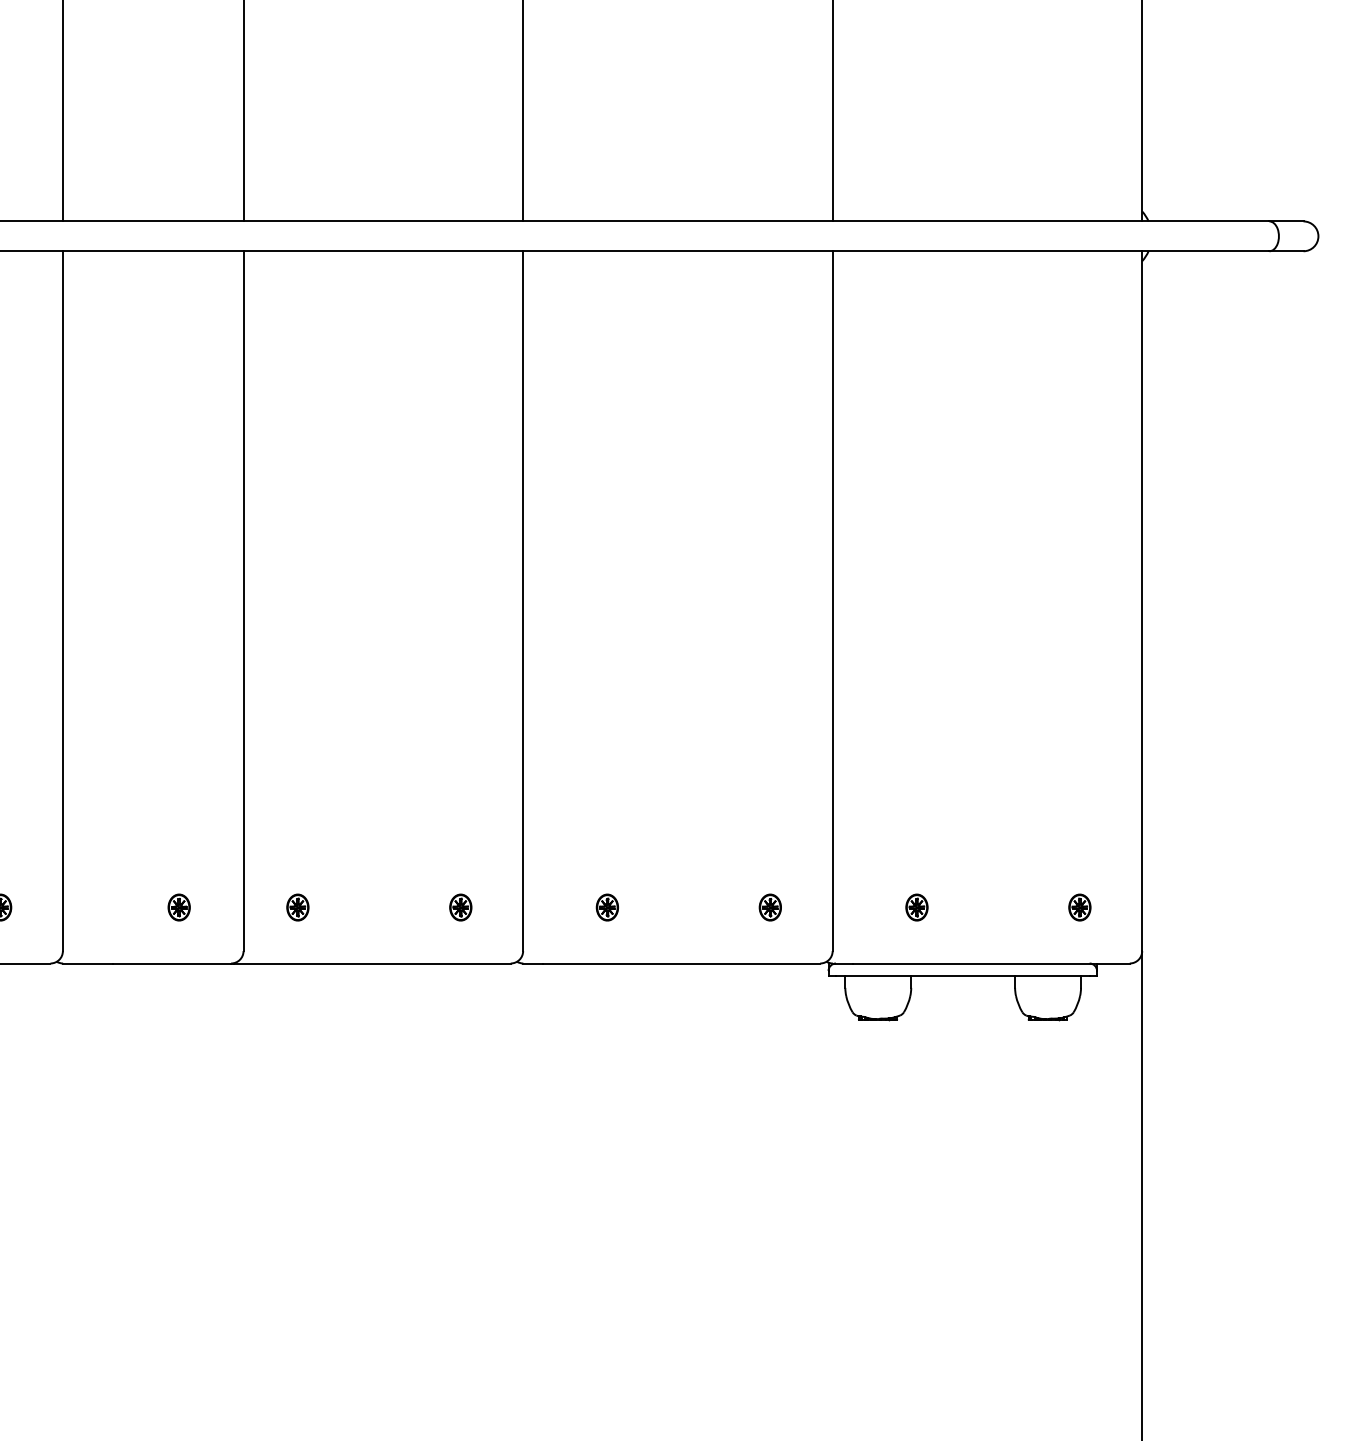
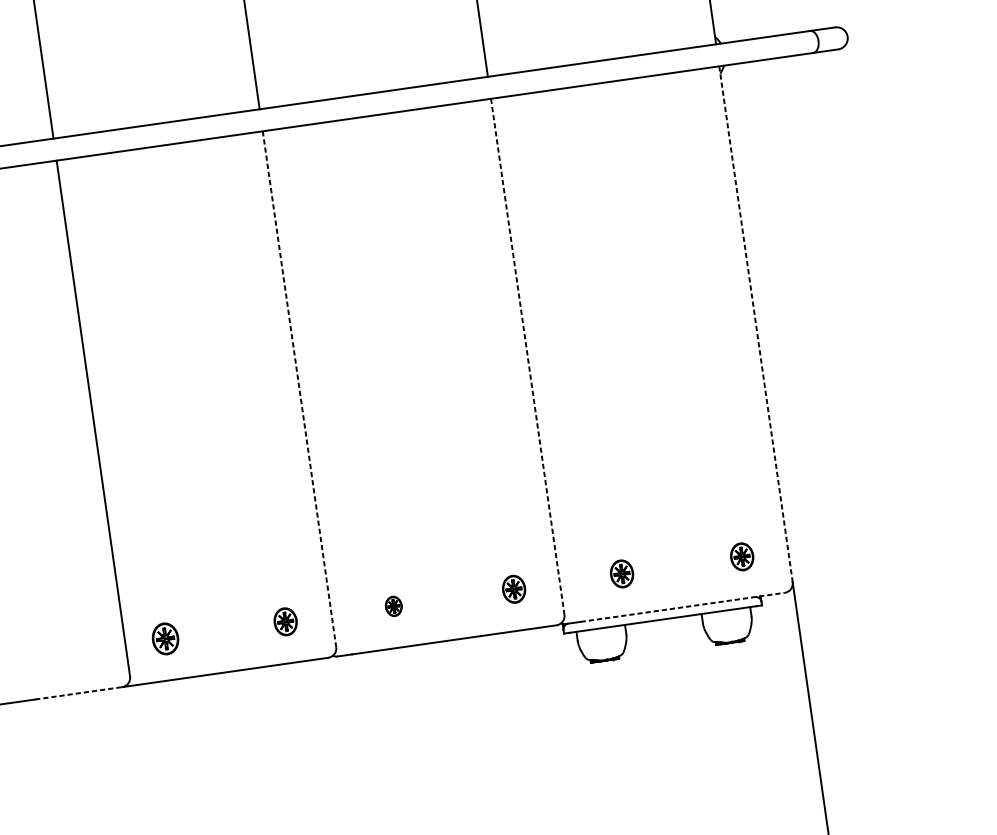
line: (523, 601) -> (299, 389), solid -> dashed
line: (832, 601) -> (527, 357), solid -> dashed
line: (1142, 601) -> (756, 324), solid -> dashed
part: (178, 907) -> (77, 651), removed
part: (297, 907) -> (165, 638), size x1.6
part: (460, 907) -> (285, 621), size x1.4
part: (769, 907) -> (513, 589), size x1.4
part: (916, 907) -> (621, 573), size x1.4
part: (1079, 907) -> (741, 556), size x1.4
line: (172, 963) -> (78, 693), solid -> dashed
line: (991, 963) -> (682, 607), solid -> dashed

